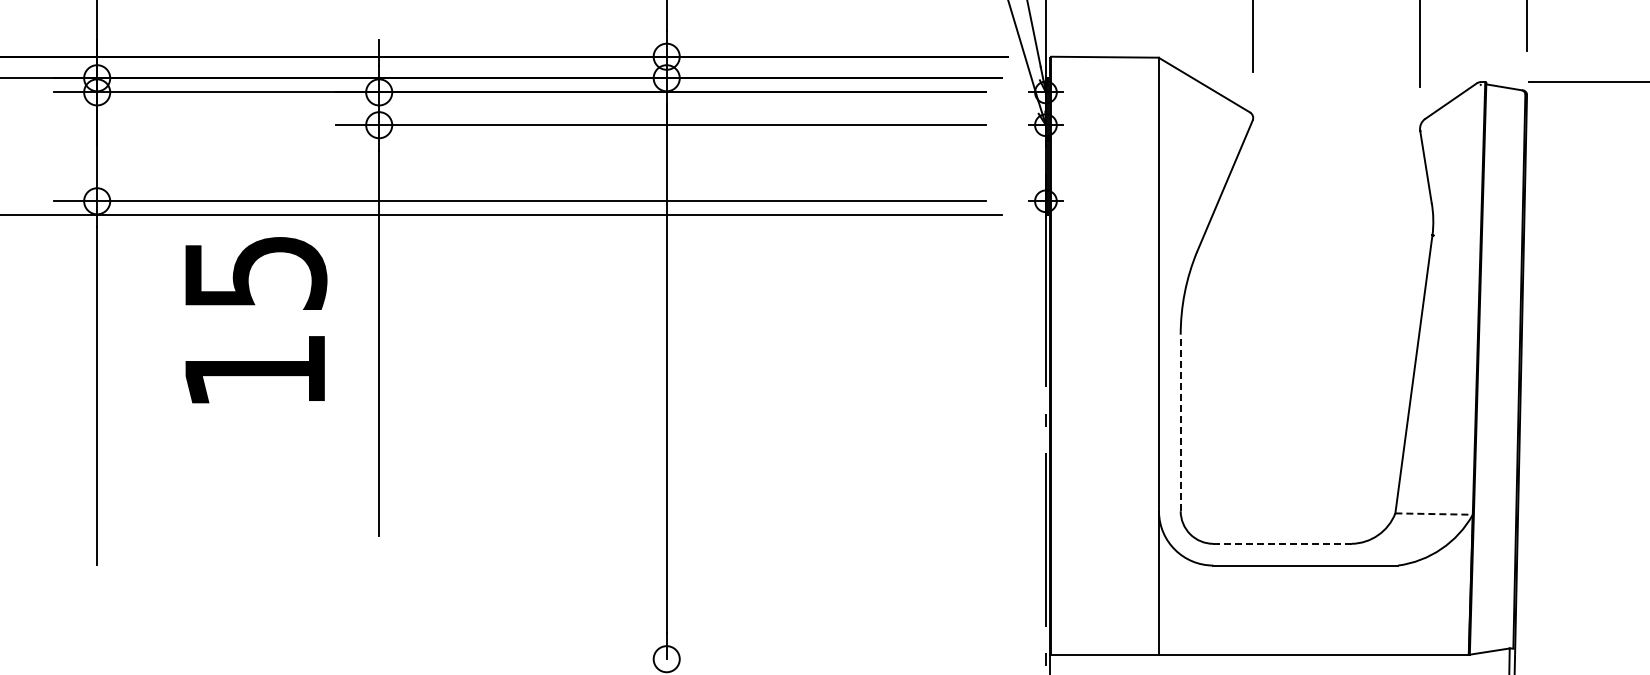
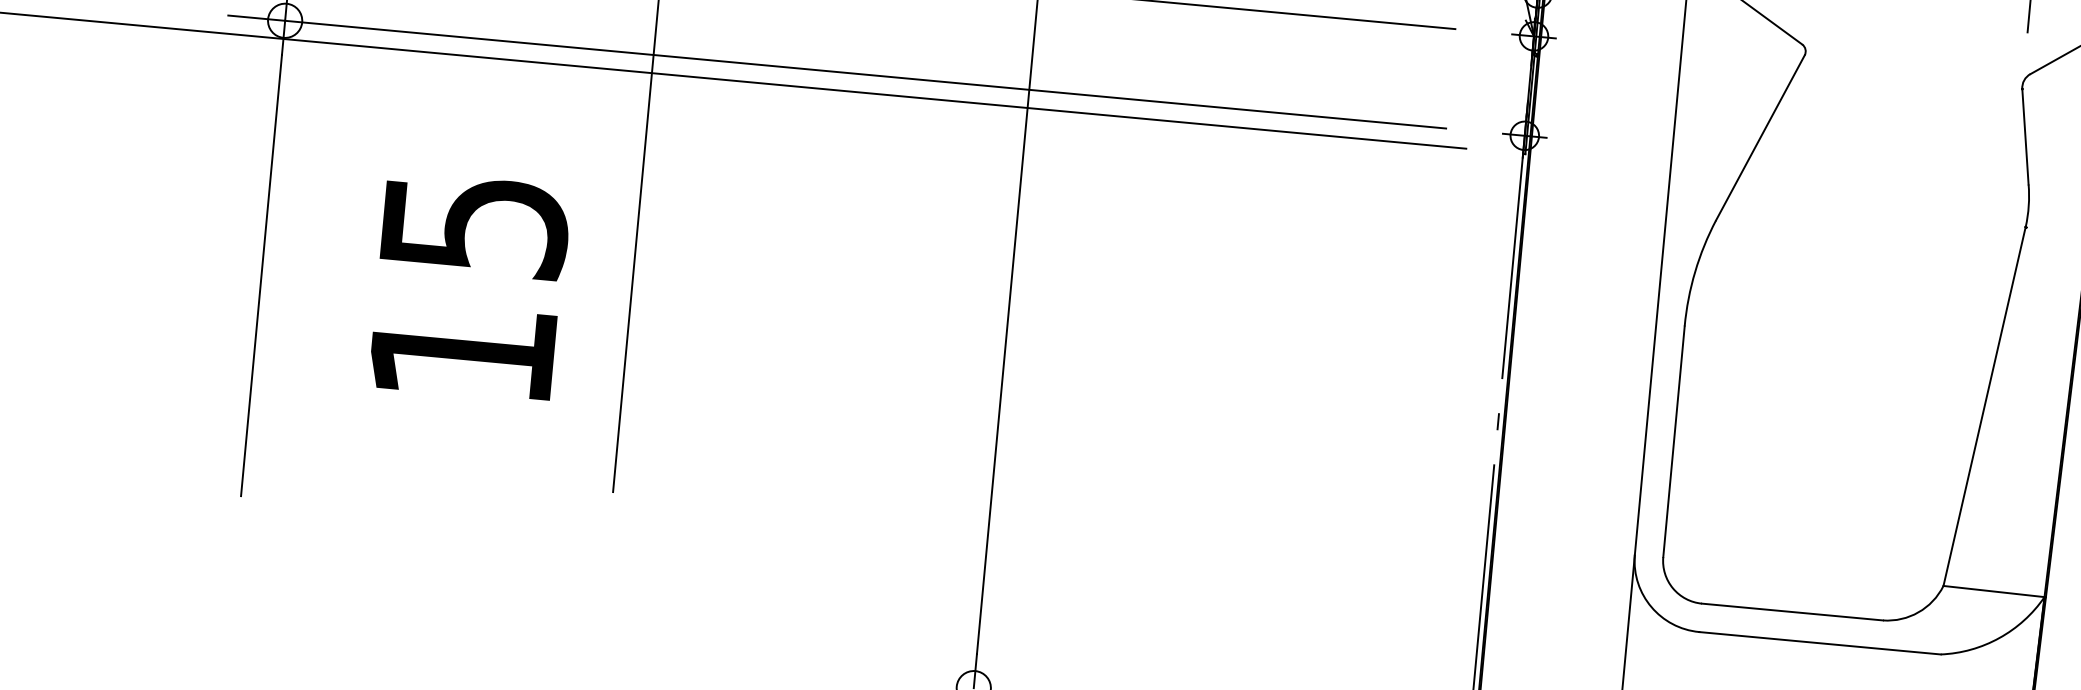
text: (256, 320) -> (470, 287), moved
line: (1180, 422) -> (1673, 441), dashed -> solid
line: (1435, 514) -> (1995, 592), dashed -> solid
line: (1282, 543) -> (1792, 611), dashed -> solid

